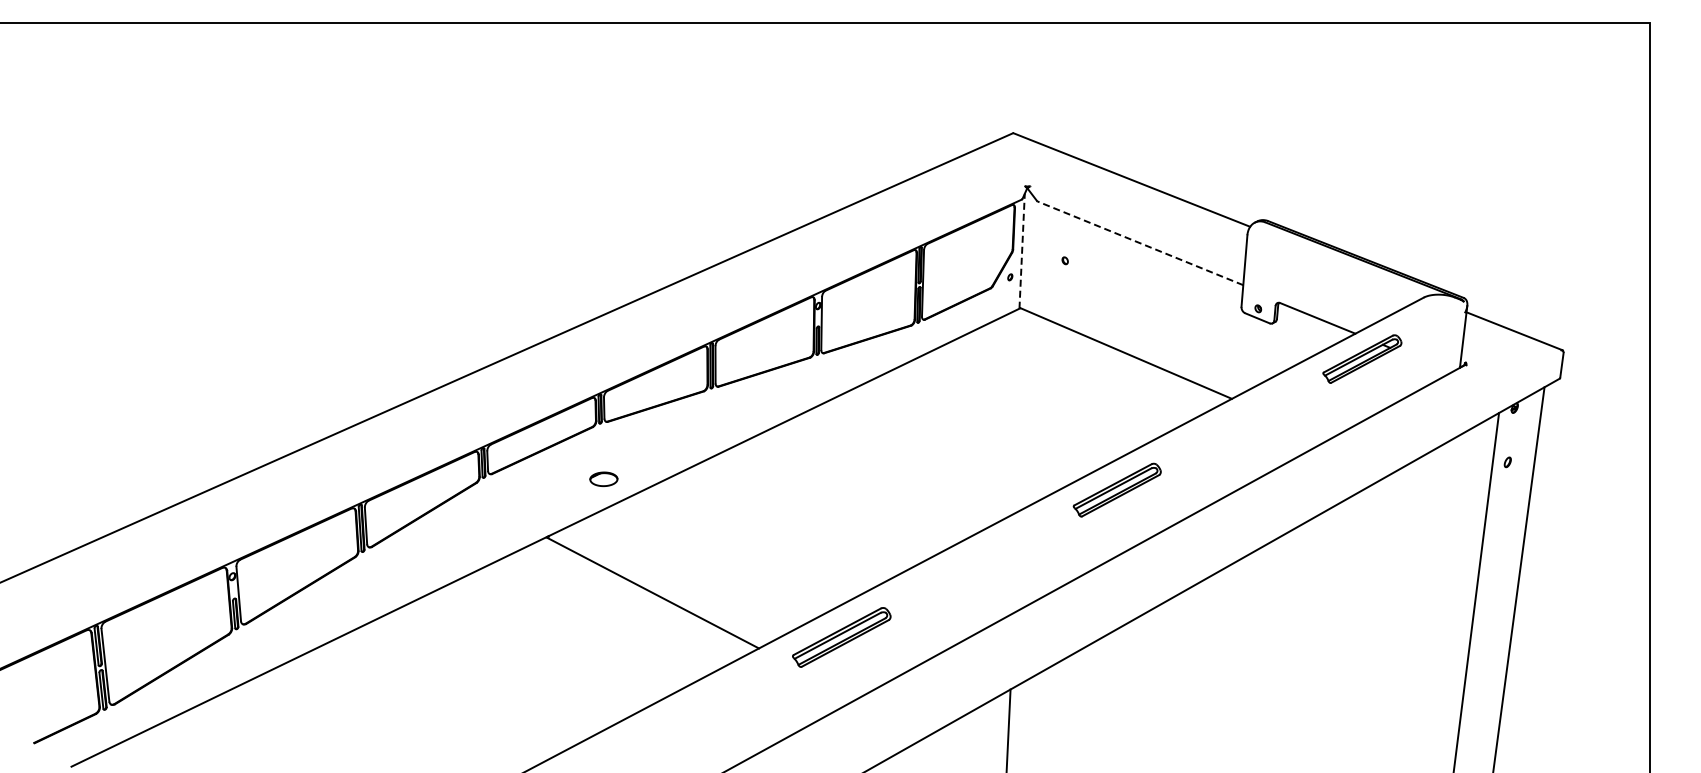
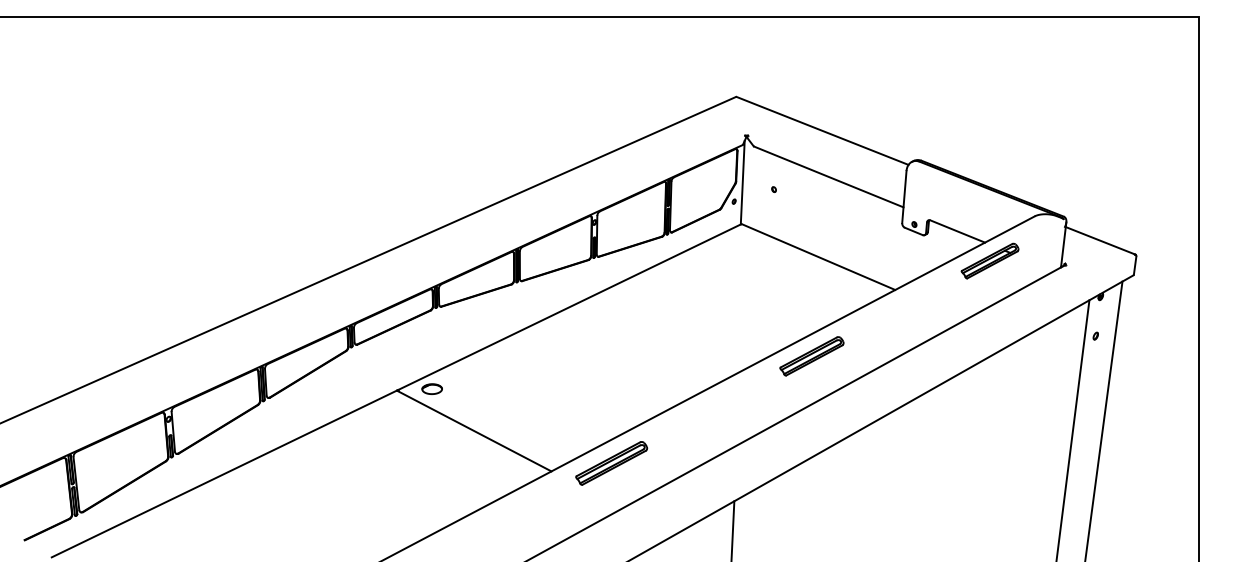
line: (1140, 243) -> (828, 177), dashed -> solid
line: (1022, 251) -> (743, 182), dashed -> solid
part: (603, 478) -> (431, 388), moved

